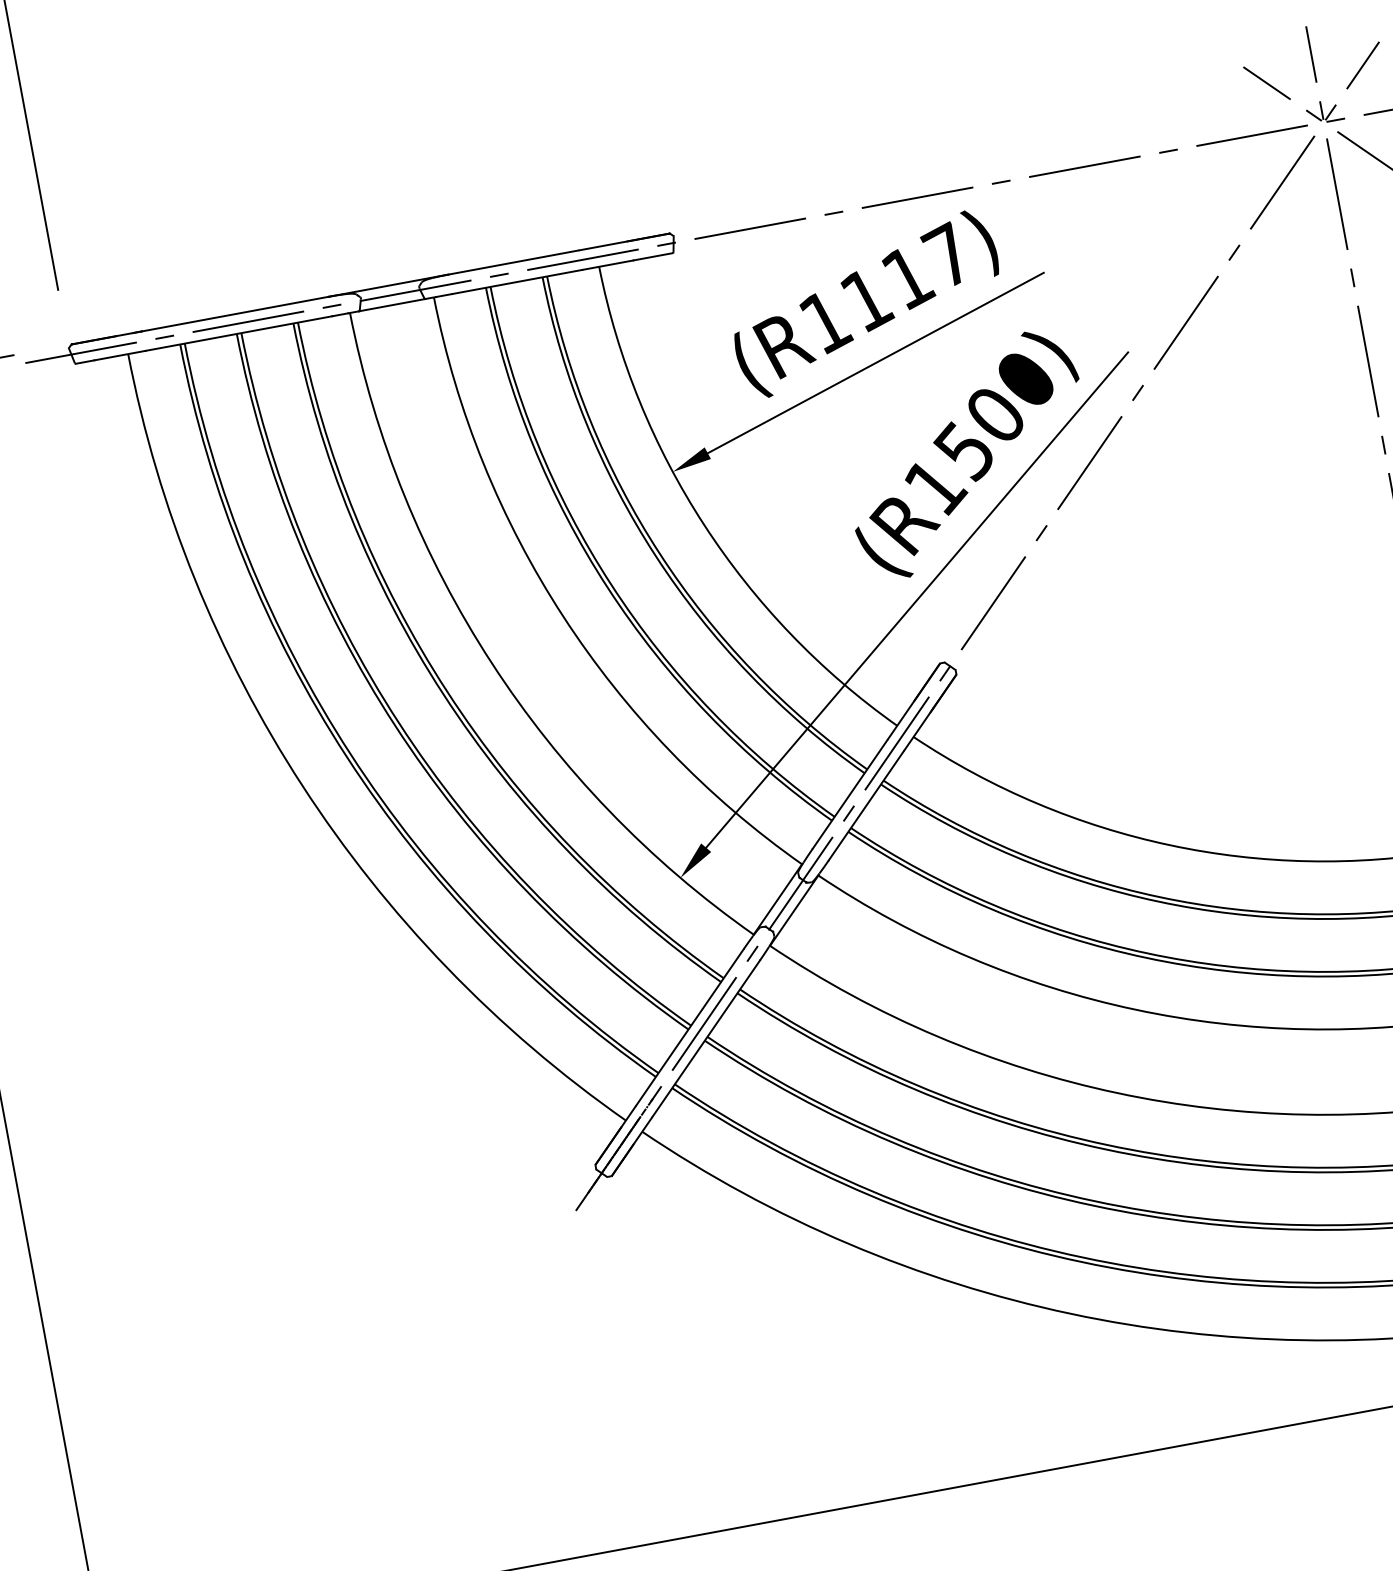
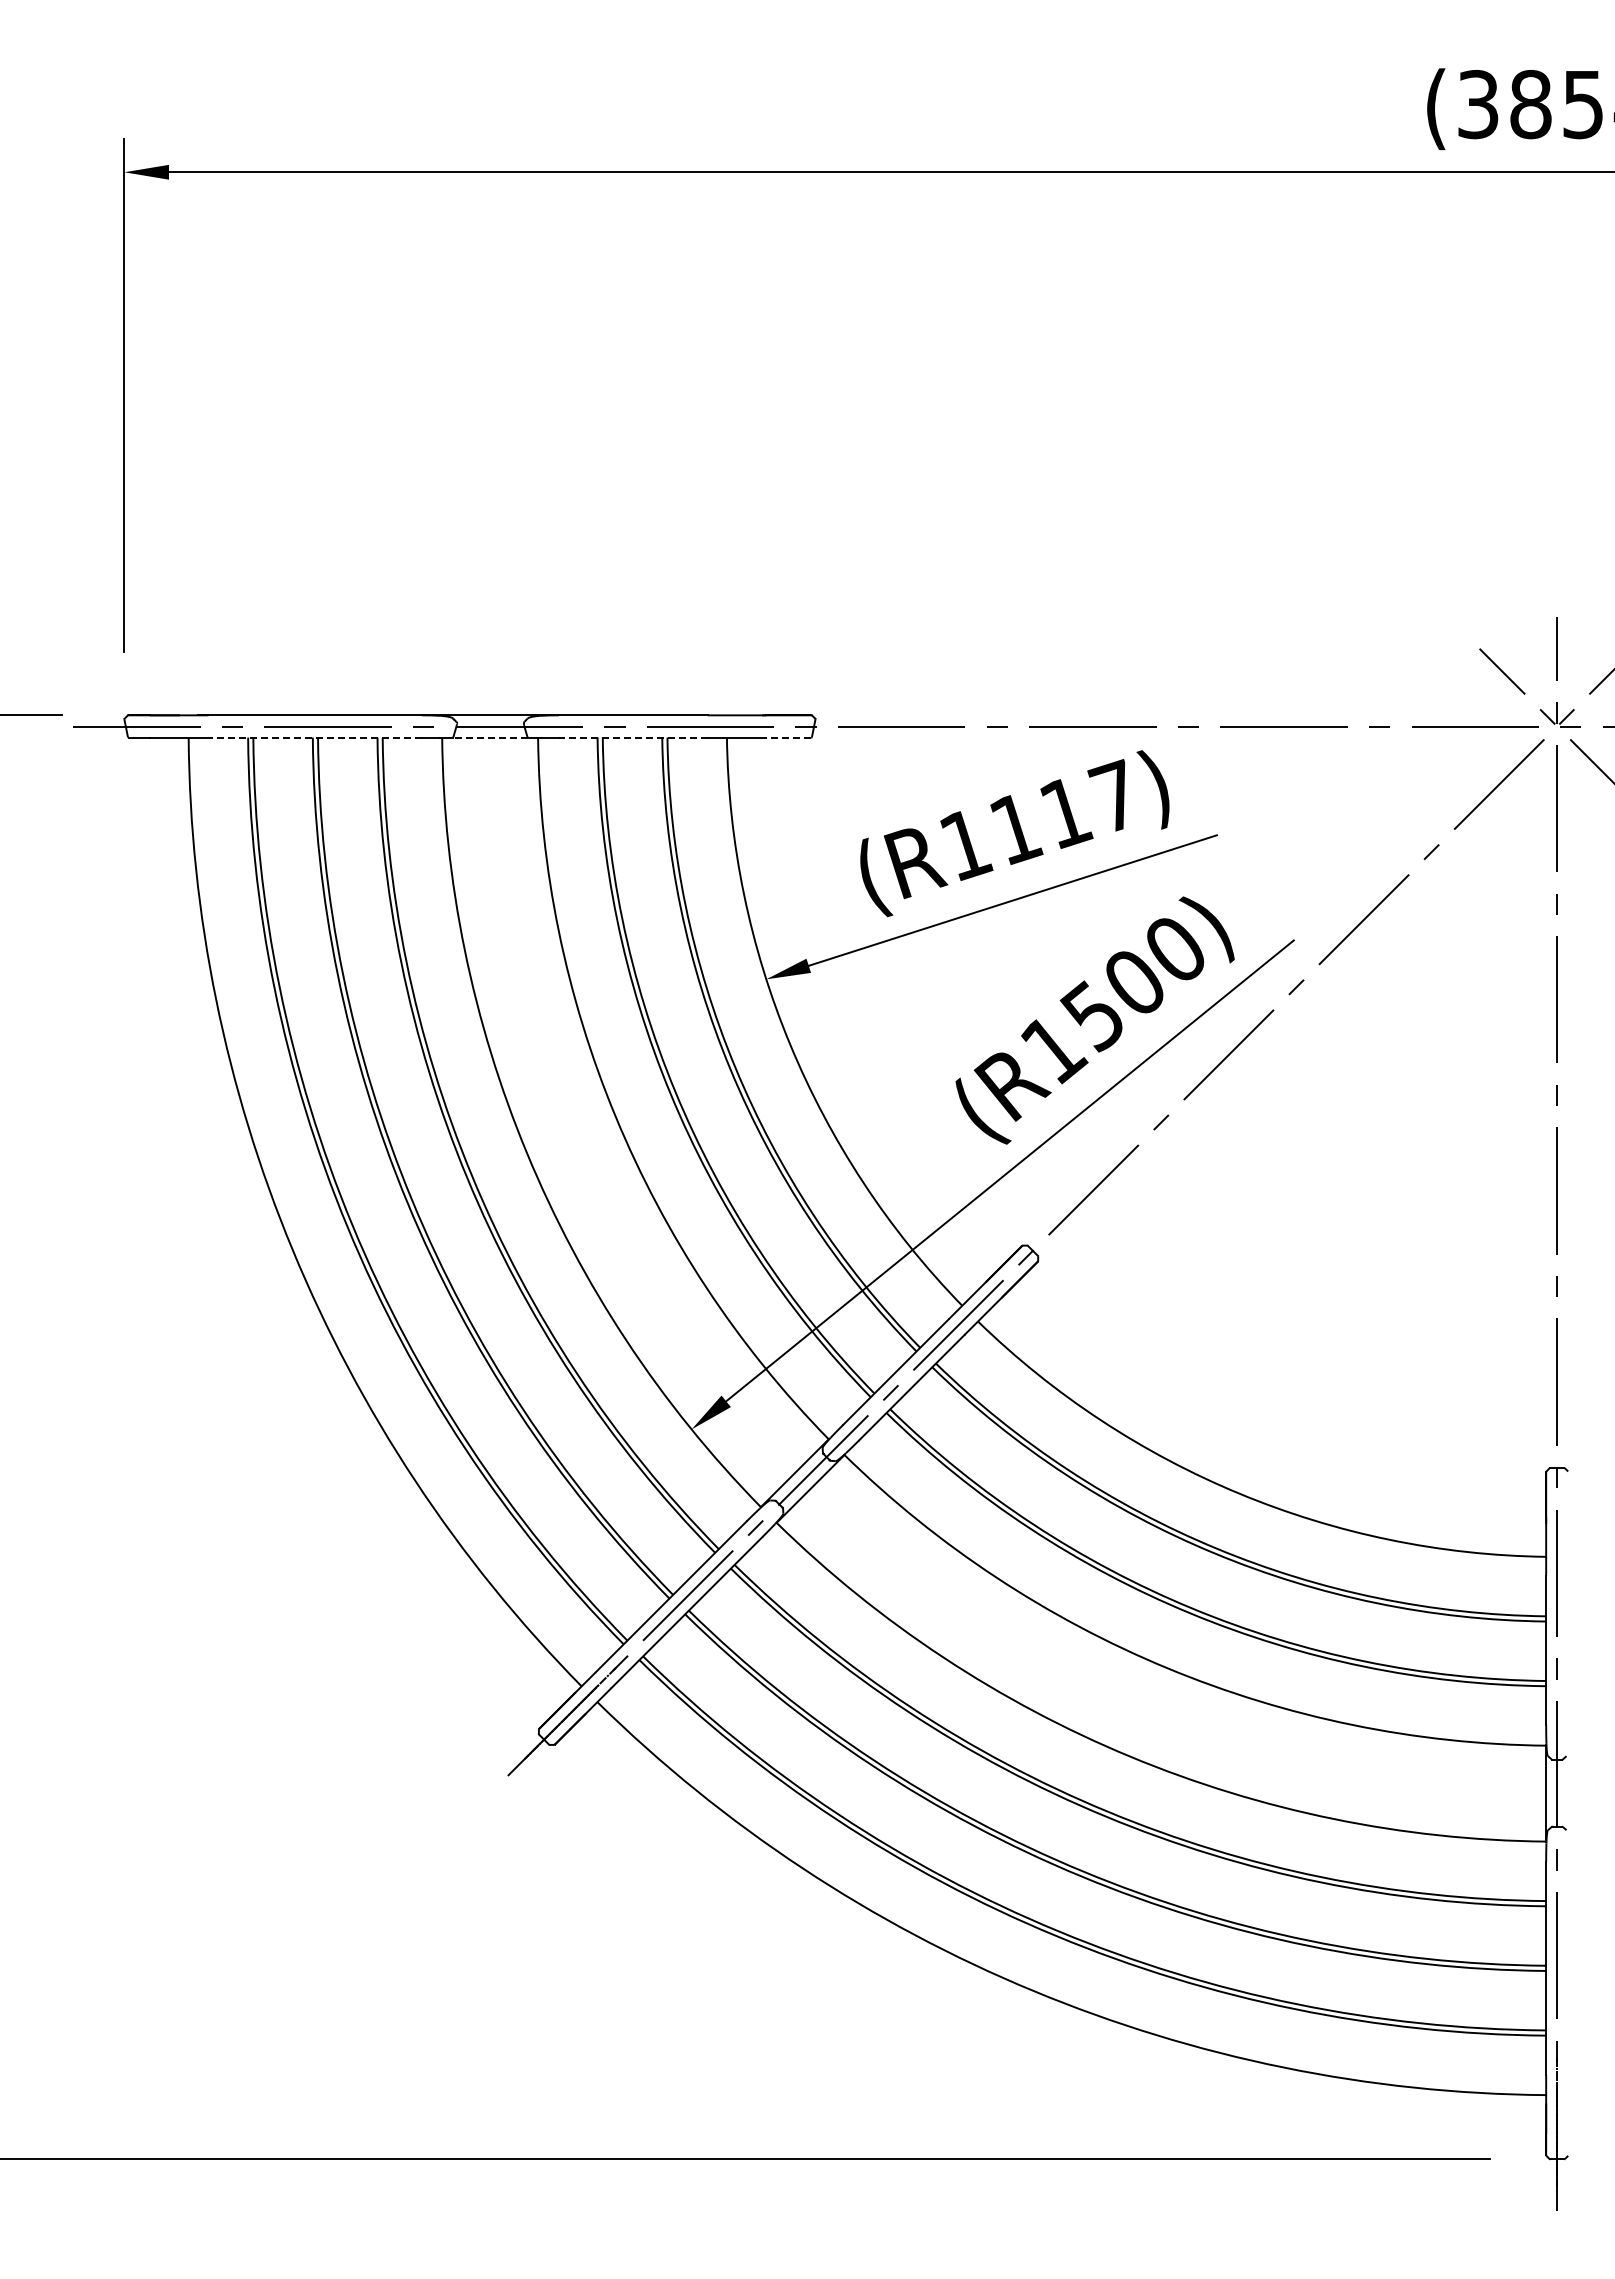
line: (653, 256) -> (788, 737), solid -> dashed
line: (516, 282) -> (632, 737), solid -> dashed
line: (392, 305) -> (490, 737), solid -> dashed
line: (239, 333) -> (315, 737), solid -> dashed

